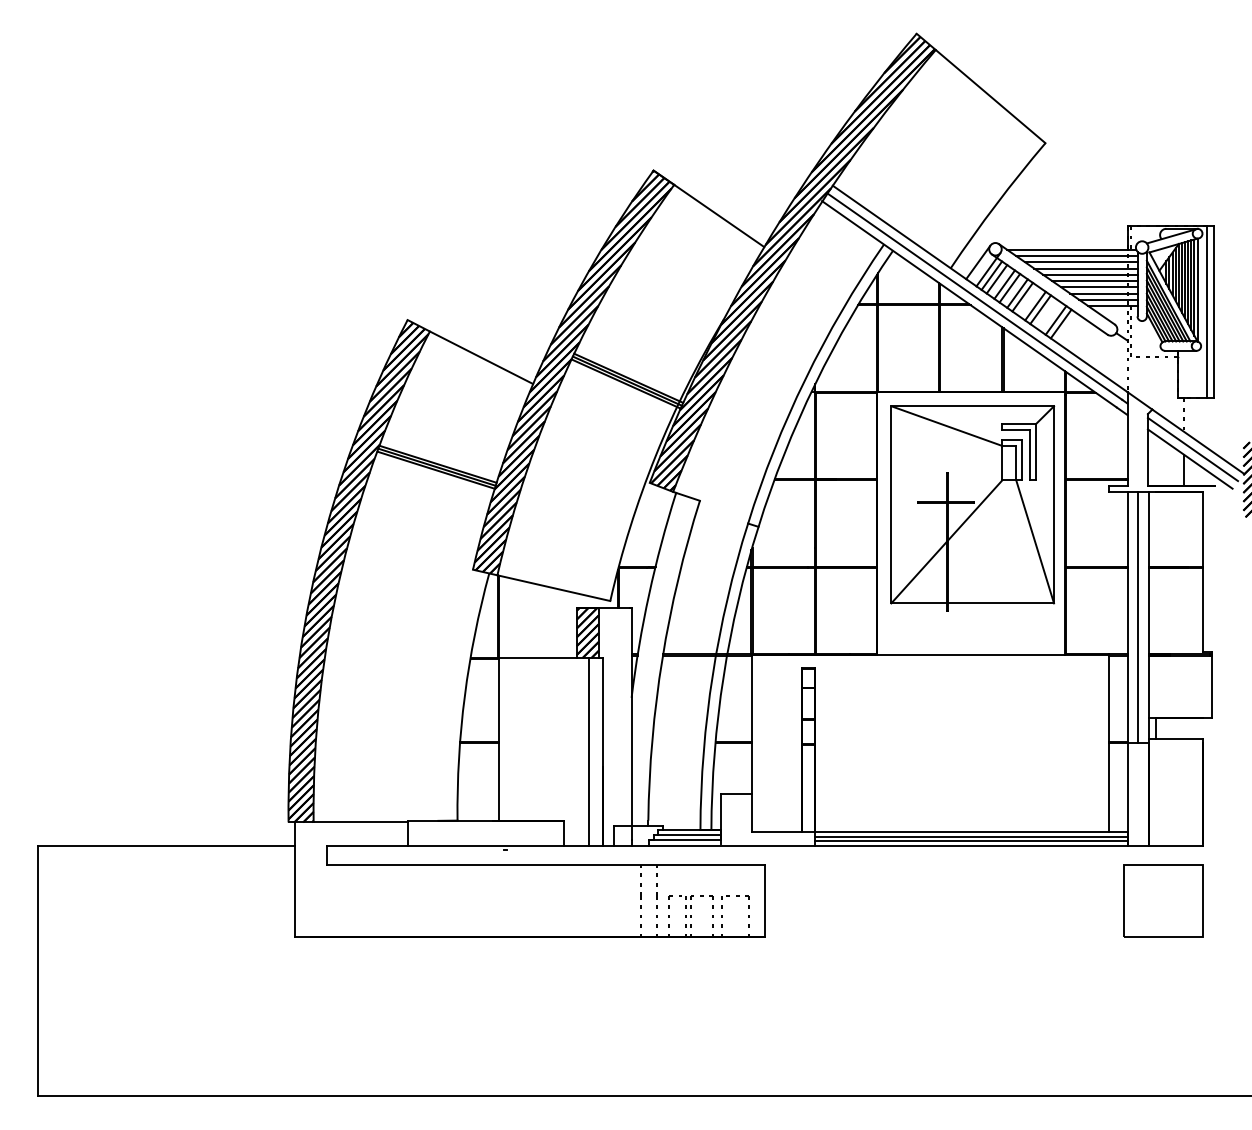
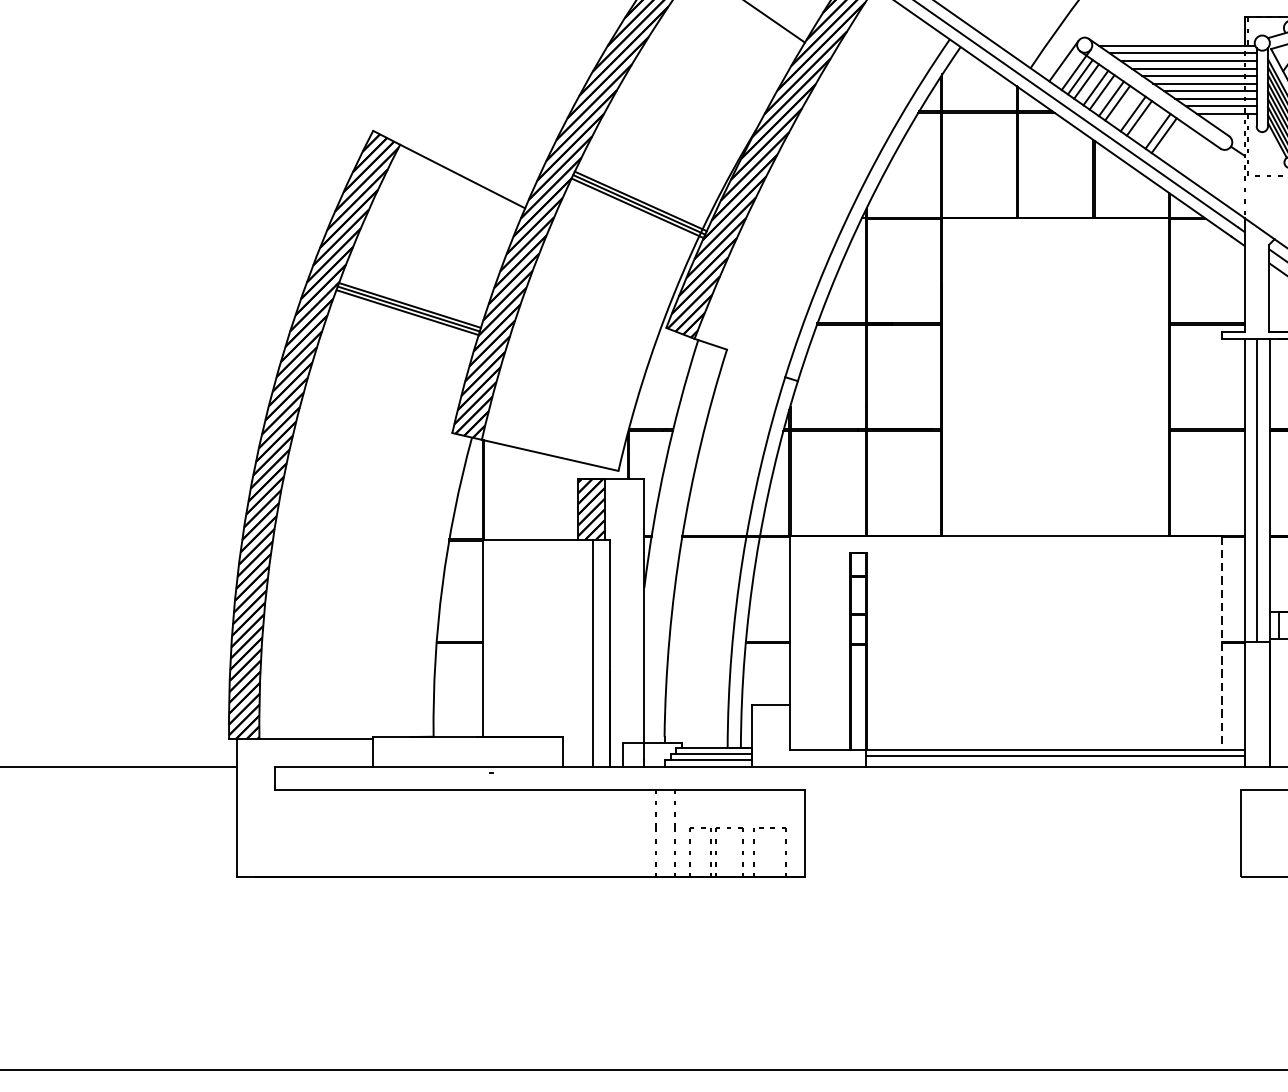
part: (972, 508) -> (1056, 358), removed
line: (1108, 743) -> (1221, 643), solid -> dashed
line: (970, 841) -> (1054, 762), removed

